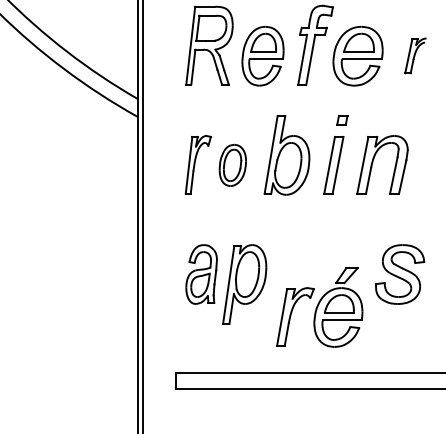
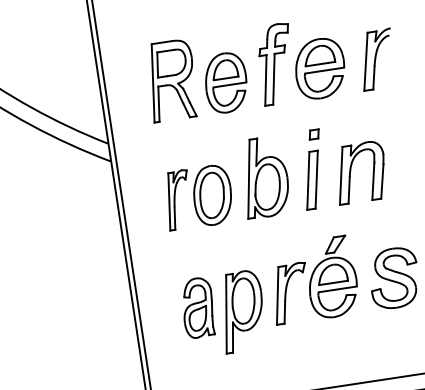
part: (415, 55) -> (376, 59), size x1.67
part: (232, 165) -> (212, 195), size x1.43
part: (319, 307) -> (313, 280), moved

